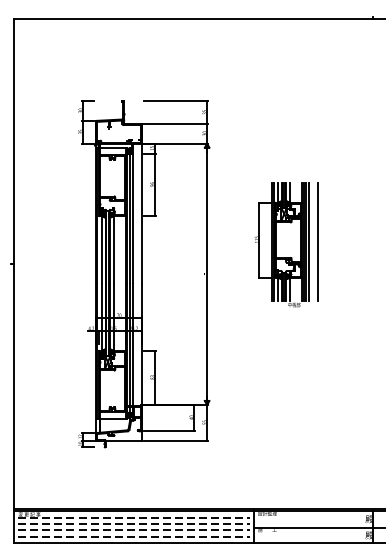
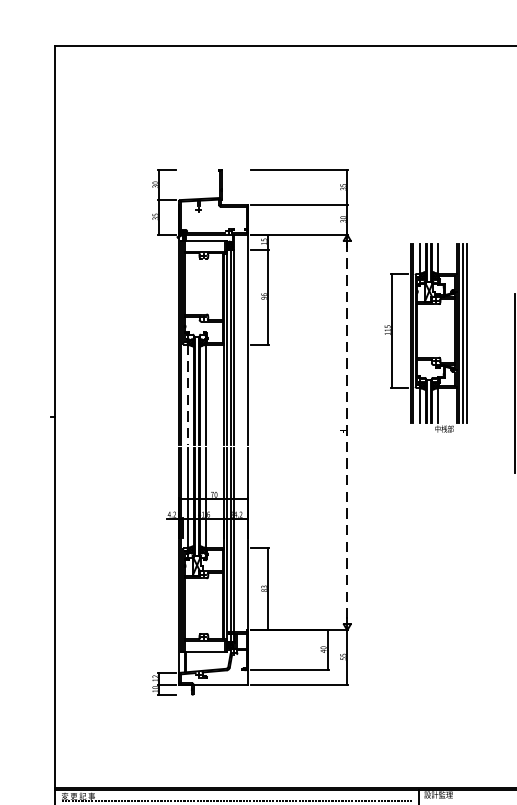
part: (281, 244) -> (425, 337), moved
line: (101, 249) -> (187, 394), solid -> dashed
line: (207, 274) -> (347, 432), solid -> dashed

